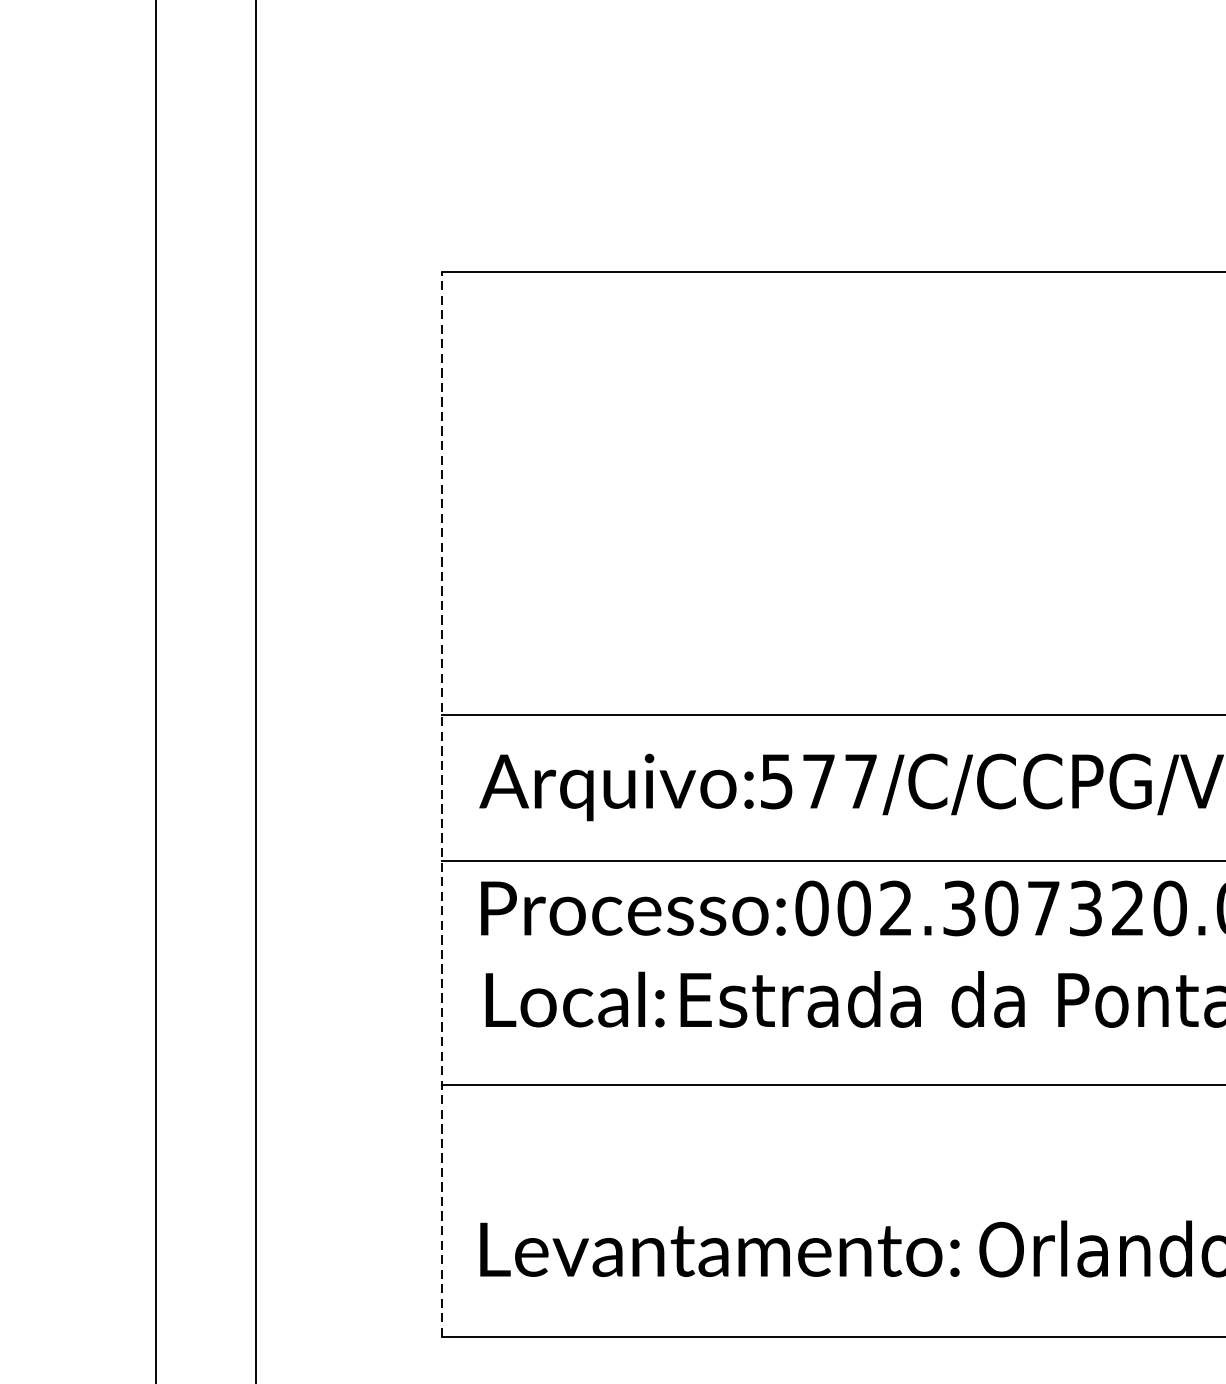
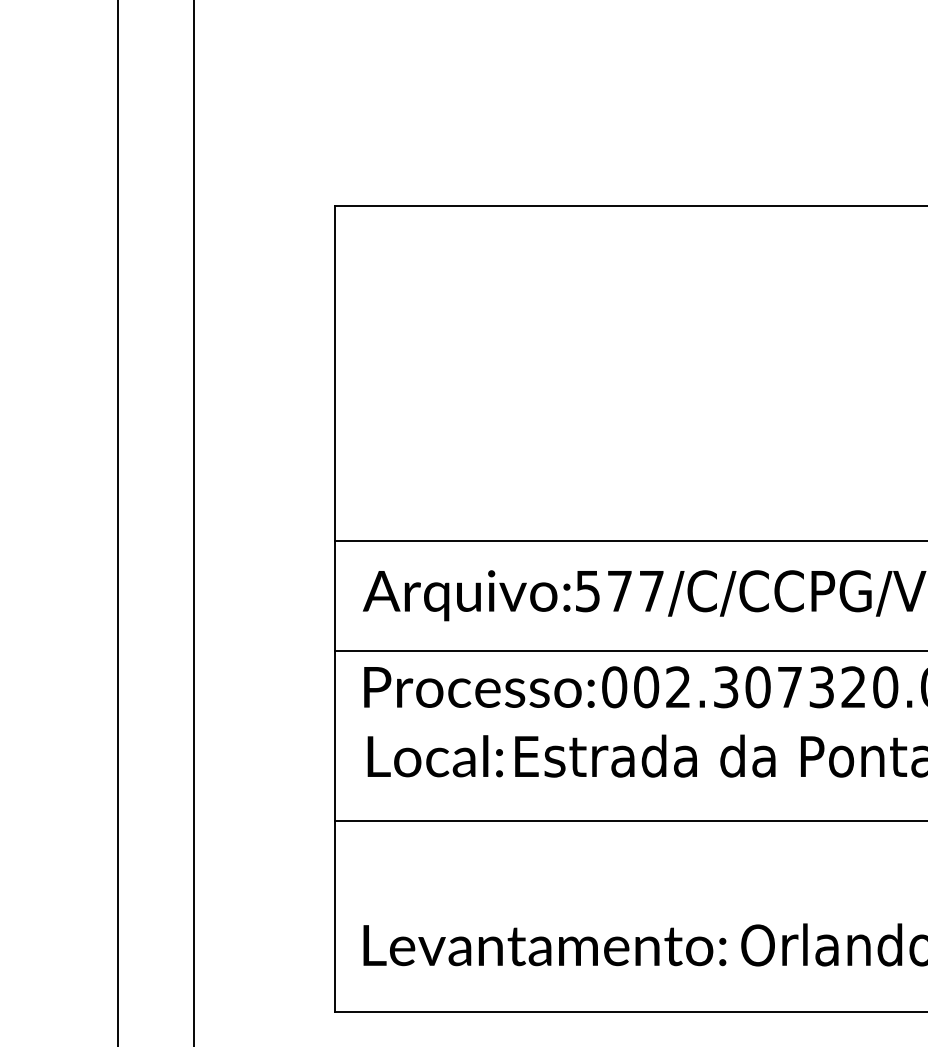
line: (441, 804) -> (334, 608), dashed -> solid

